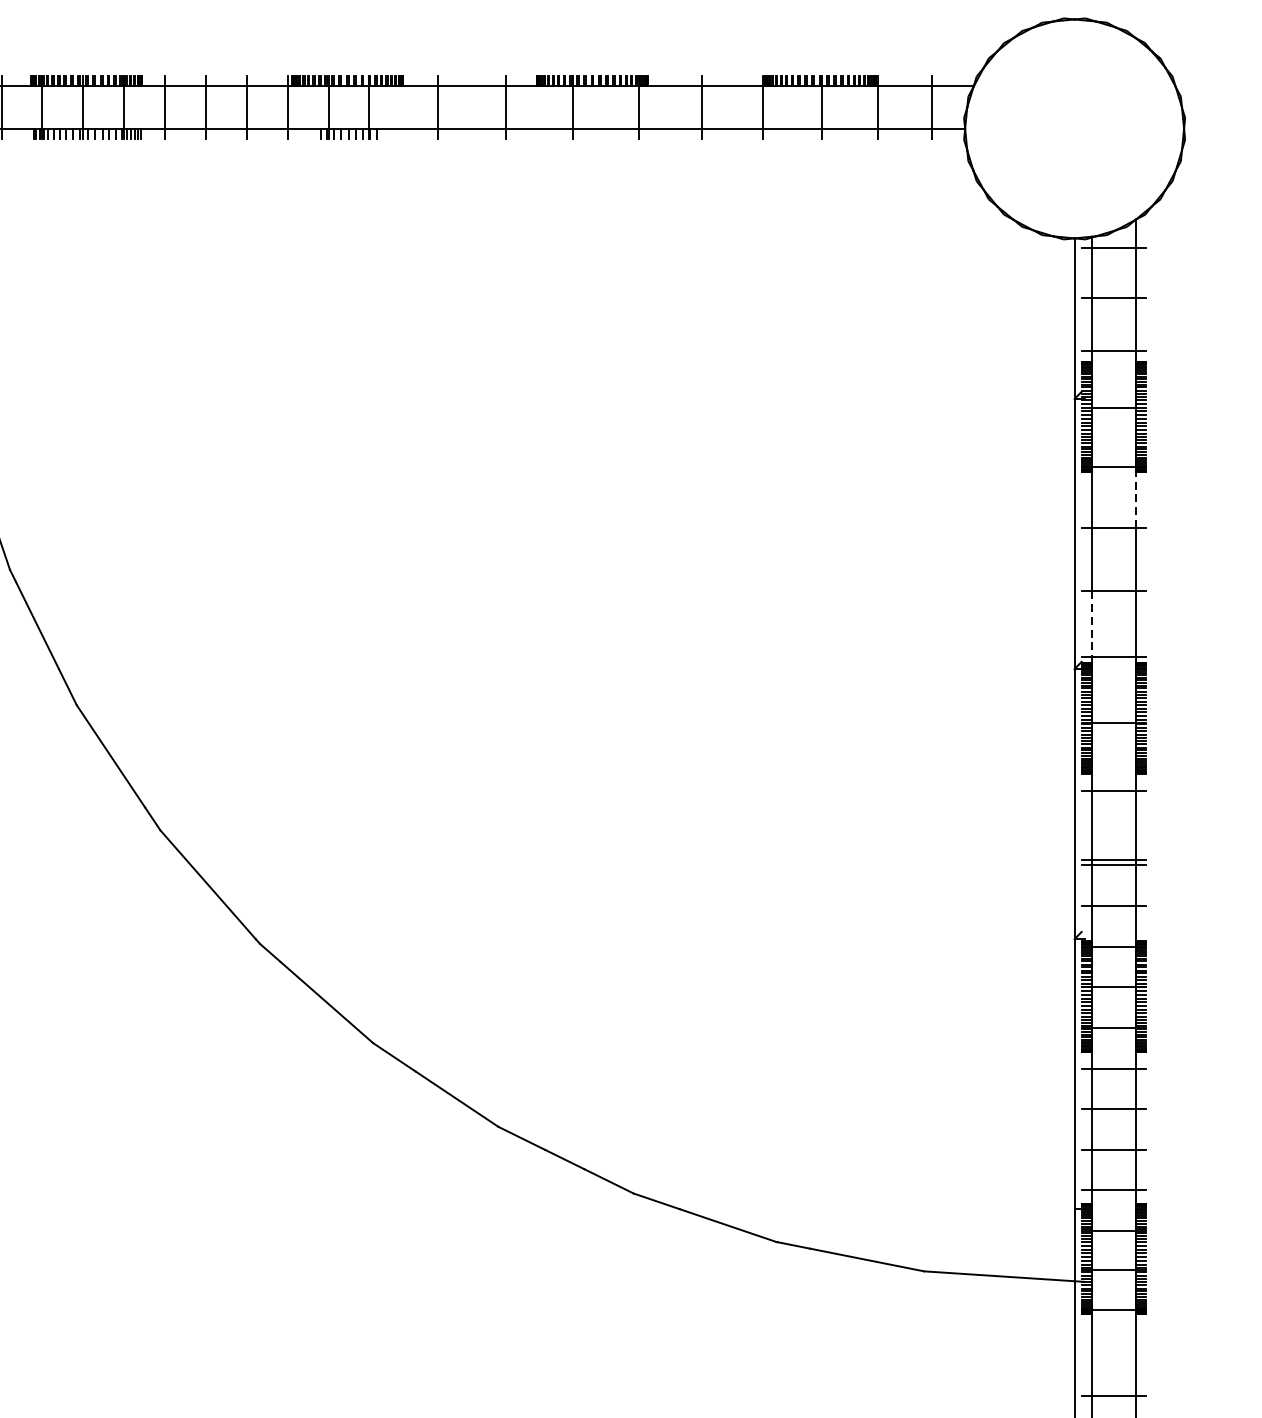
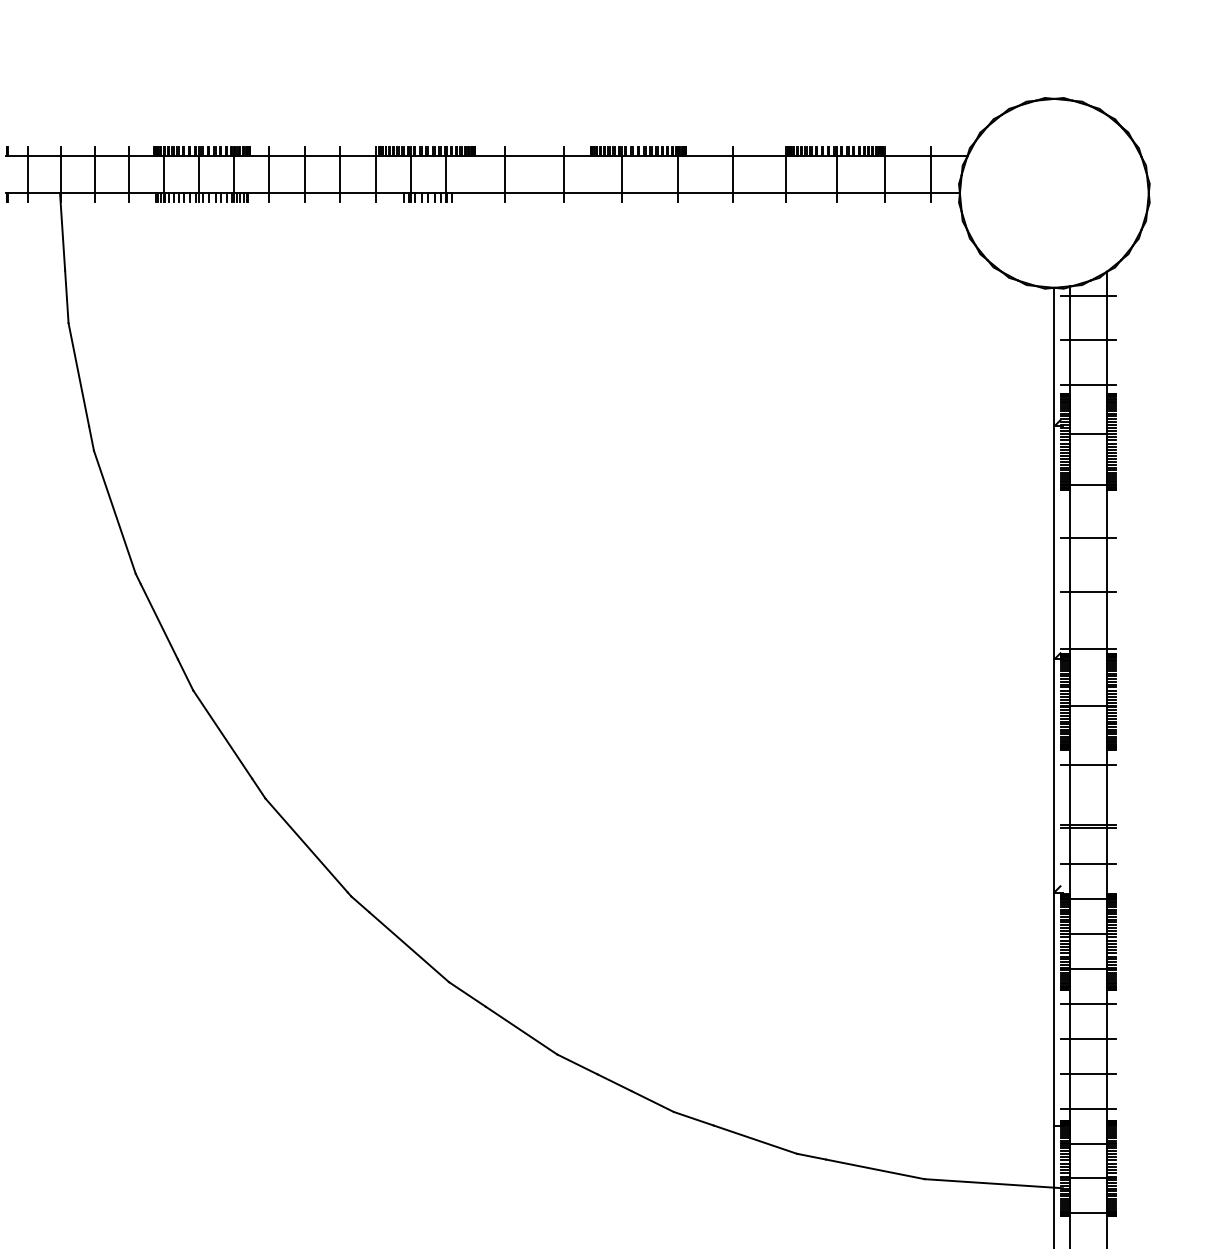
line: (1136, 499) -> (1107, 513), dashed -> solid
line: (1092, 625) -> (1069, 621), dashed -> solid

